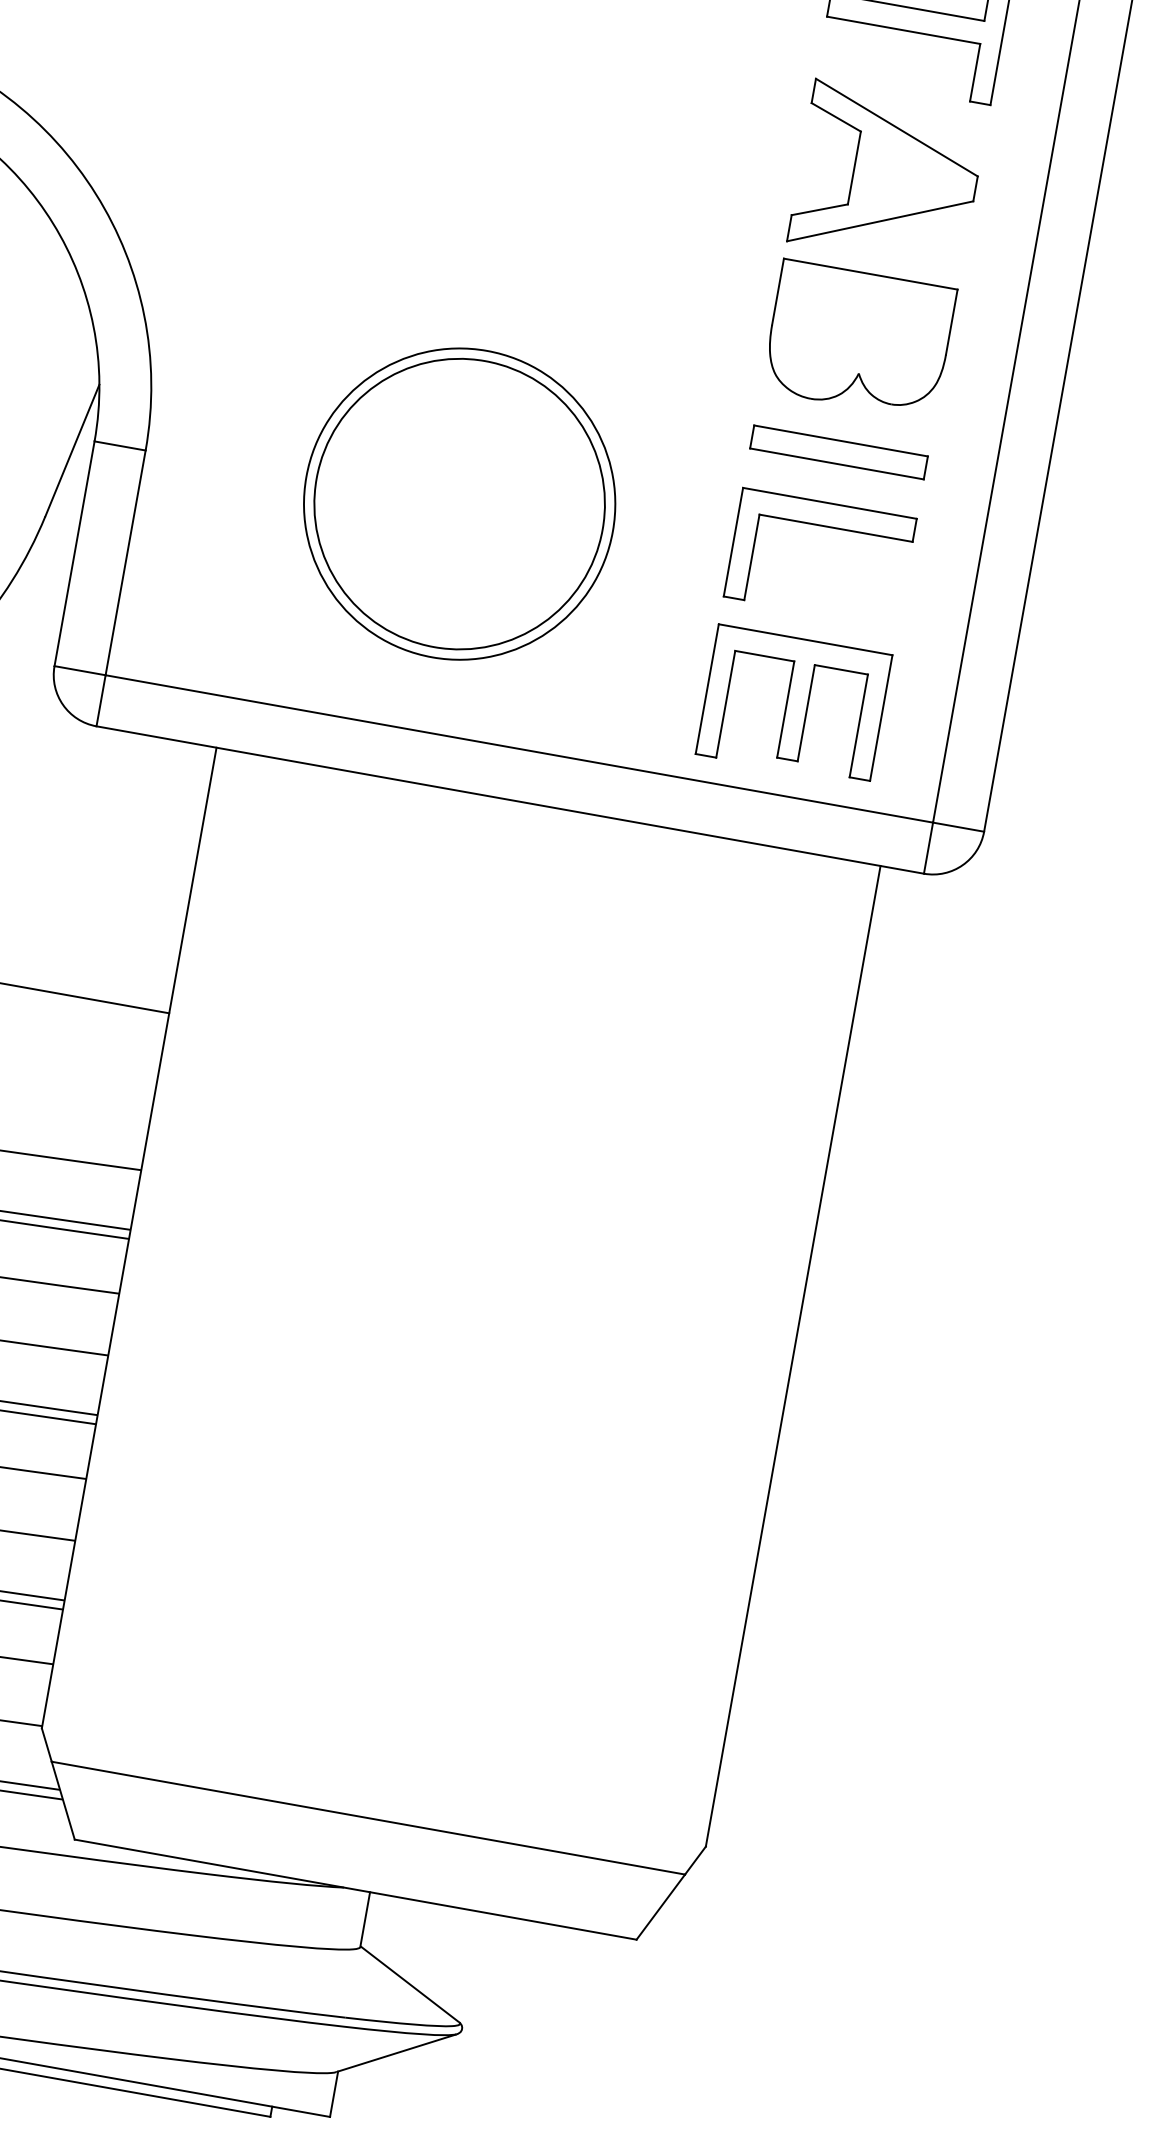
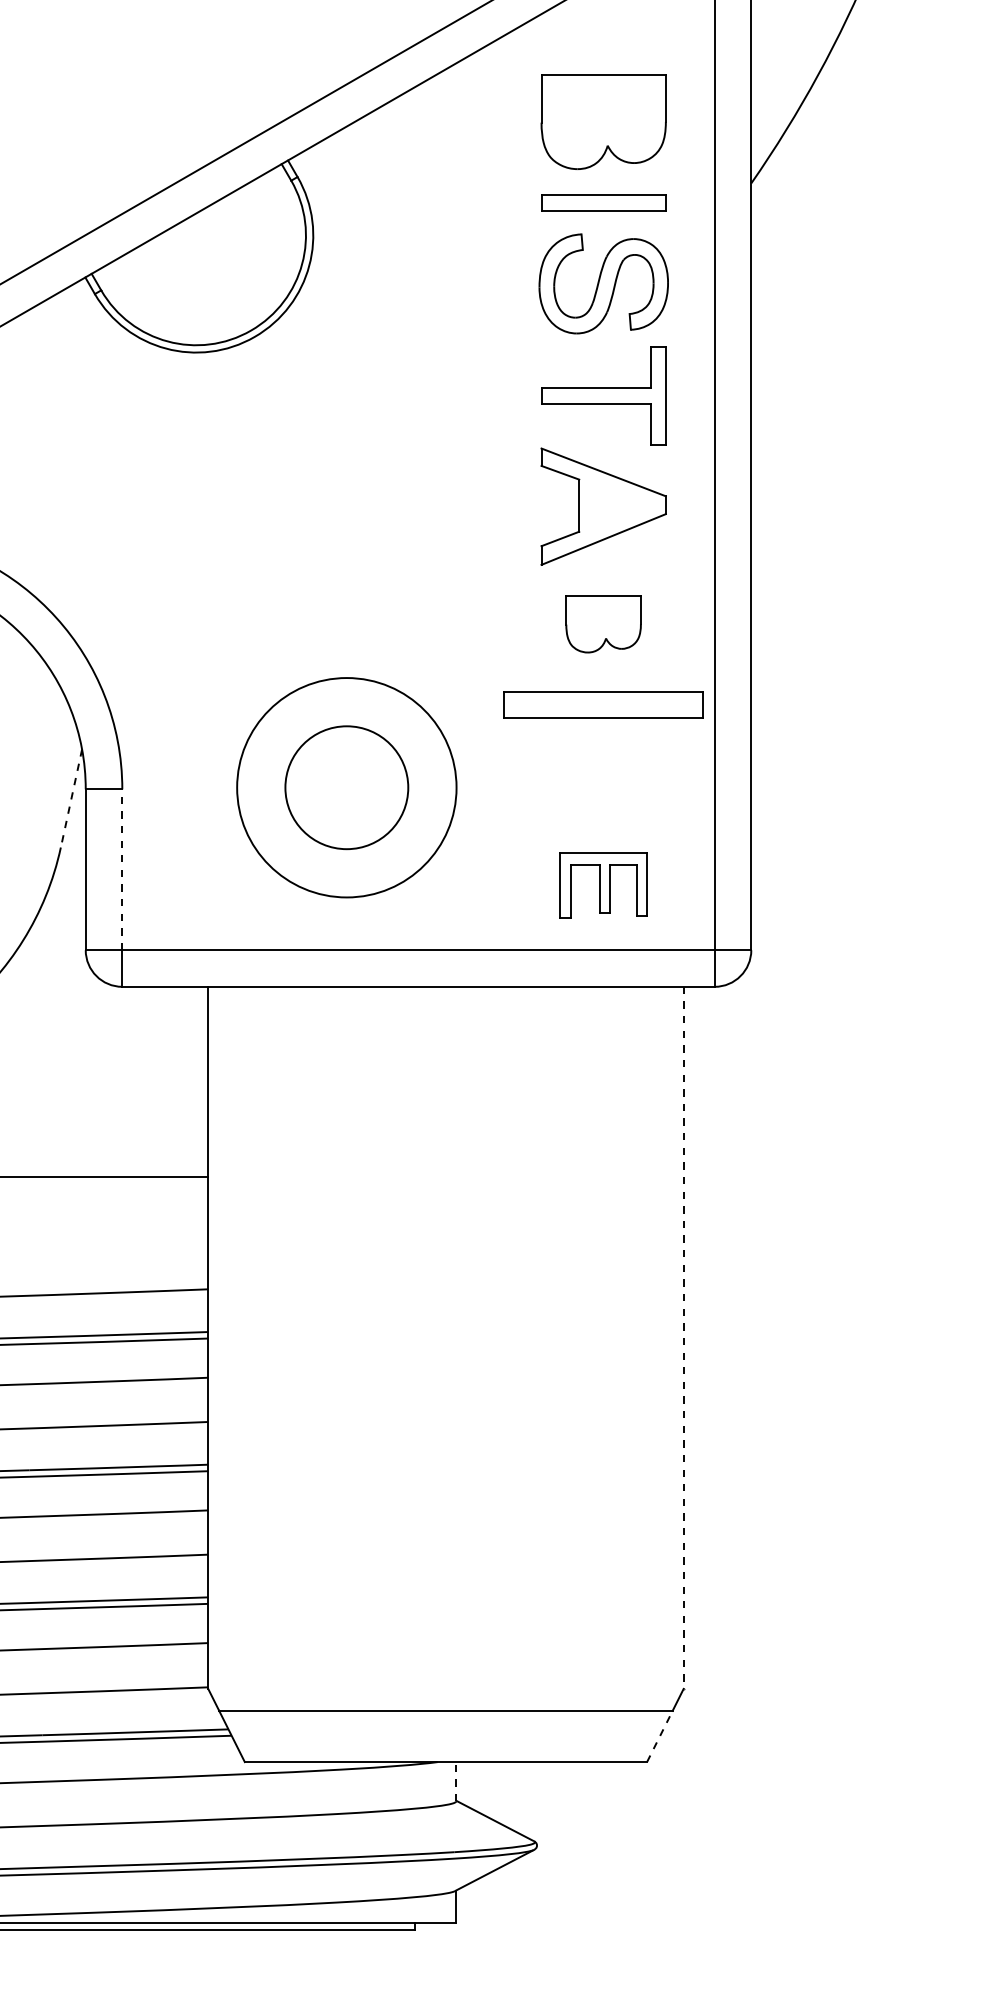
part: (858, 339) -> (603, 624), size x0.6
line: (72, 450) -> (71, 798), solid -> dashed
part: (838, 451) -> (603, 704), size x1.6
circle: (459, 503) -> (346, 787), size x0.6
part: (825, 527) -> (603, 758), removed
line: (125, 562) -> (122, 869), solid -> dashed
part: (793, 704) -> (603, 885), size x0.7
line: (792, 1357) -> (683, 1338), solid -> dashed
line: (660, 1907) -> (659, 1736), solid -> dashed
line: (365, 1919) -> (456, 1781), solid -> dashed

